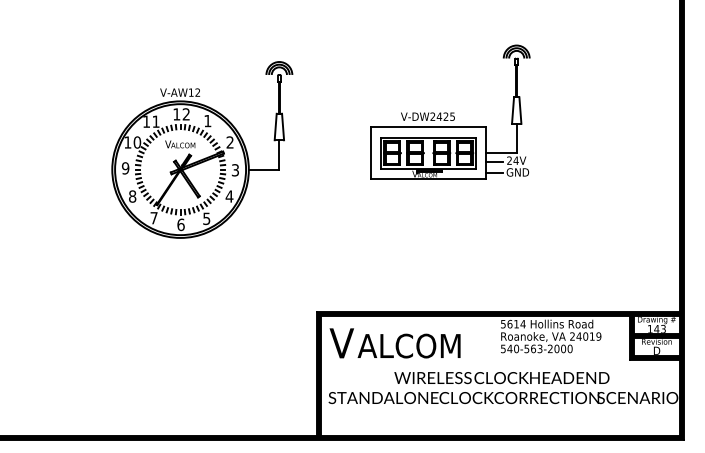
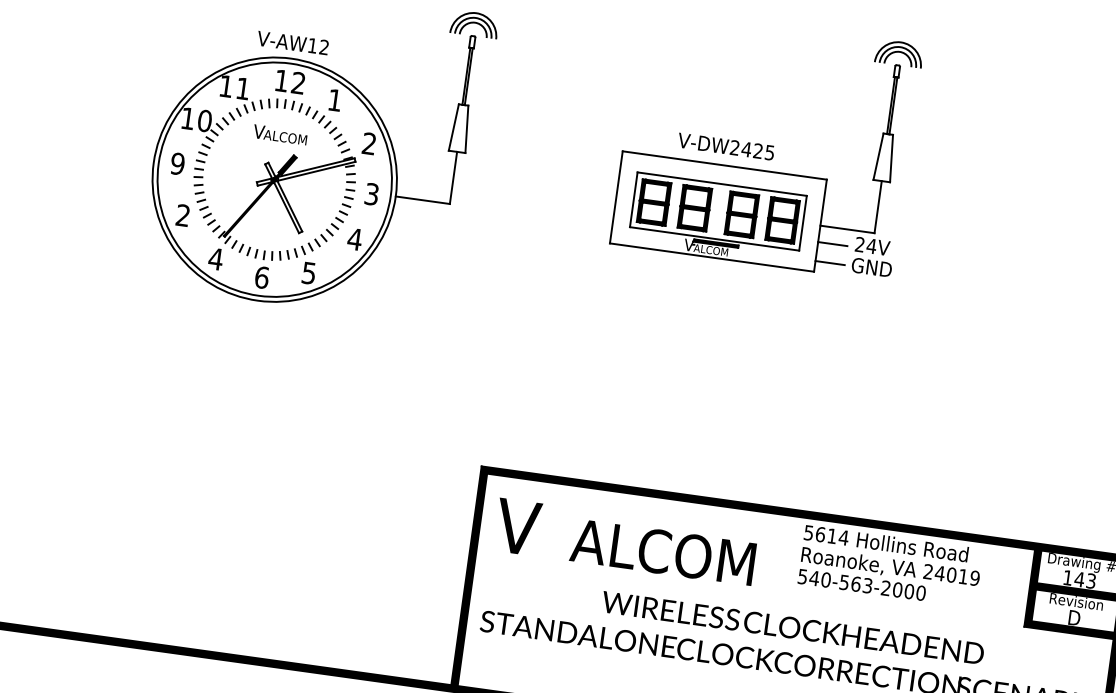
text: (132, 196) -> (182, 215), 8 -> 2
text: (153, 218) -> (214, 259), 7 -> 4
text: (408, 345) -> (662, 551), moved

